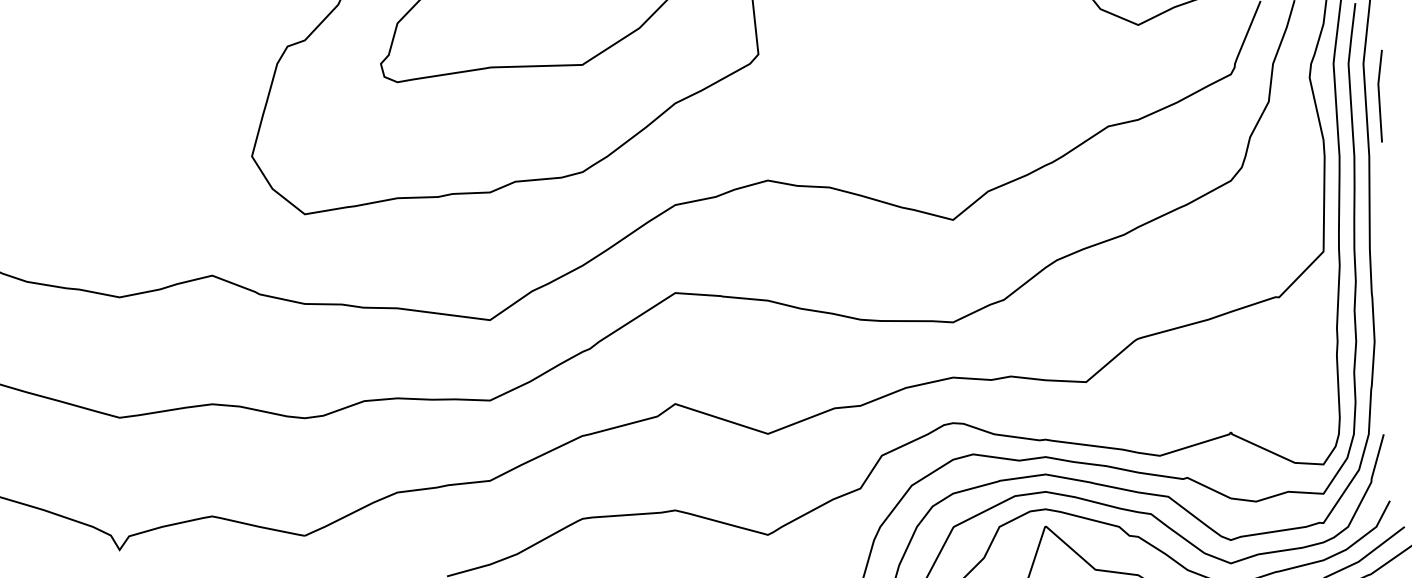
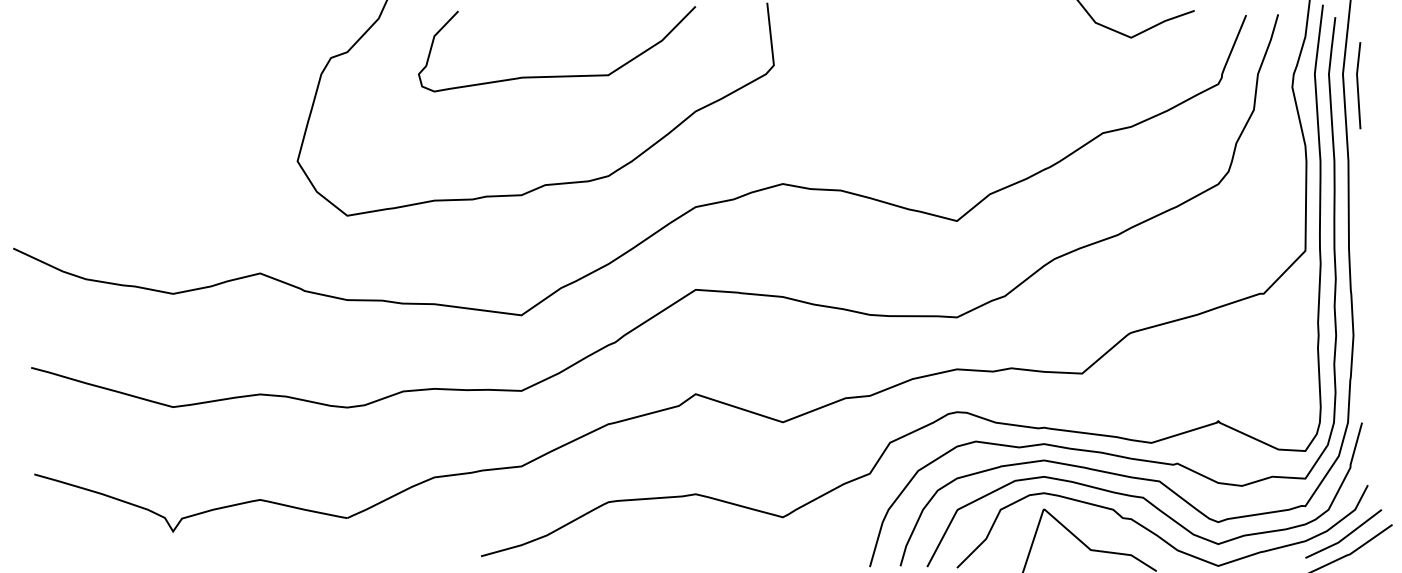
line: (1379, 96) -> (1358, 85), moved

